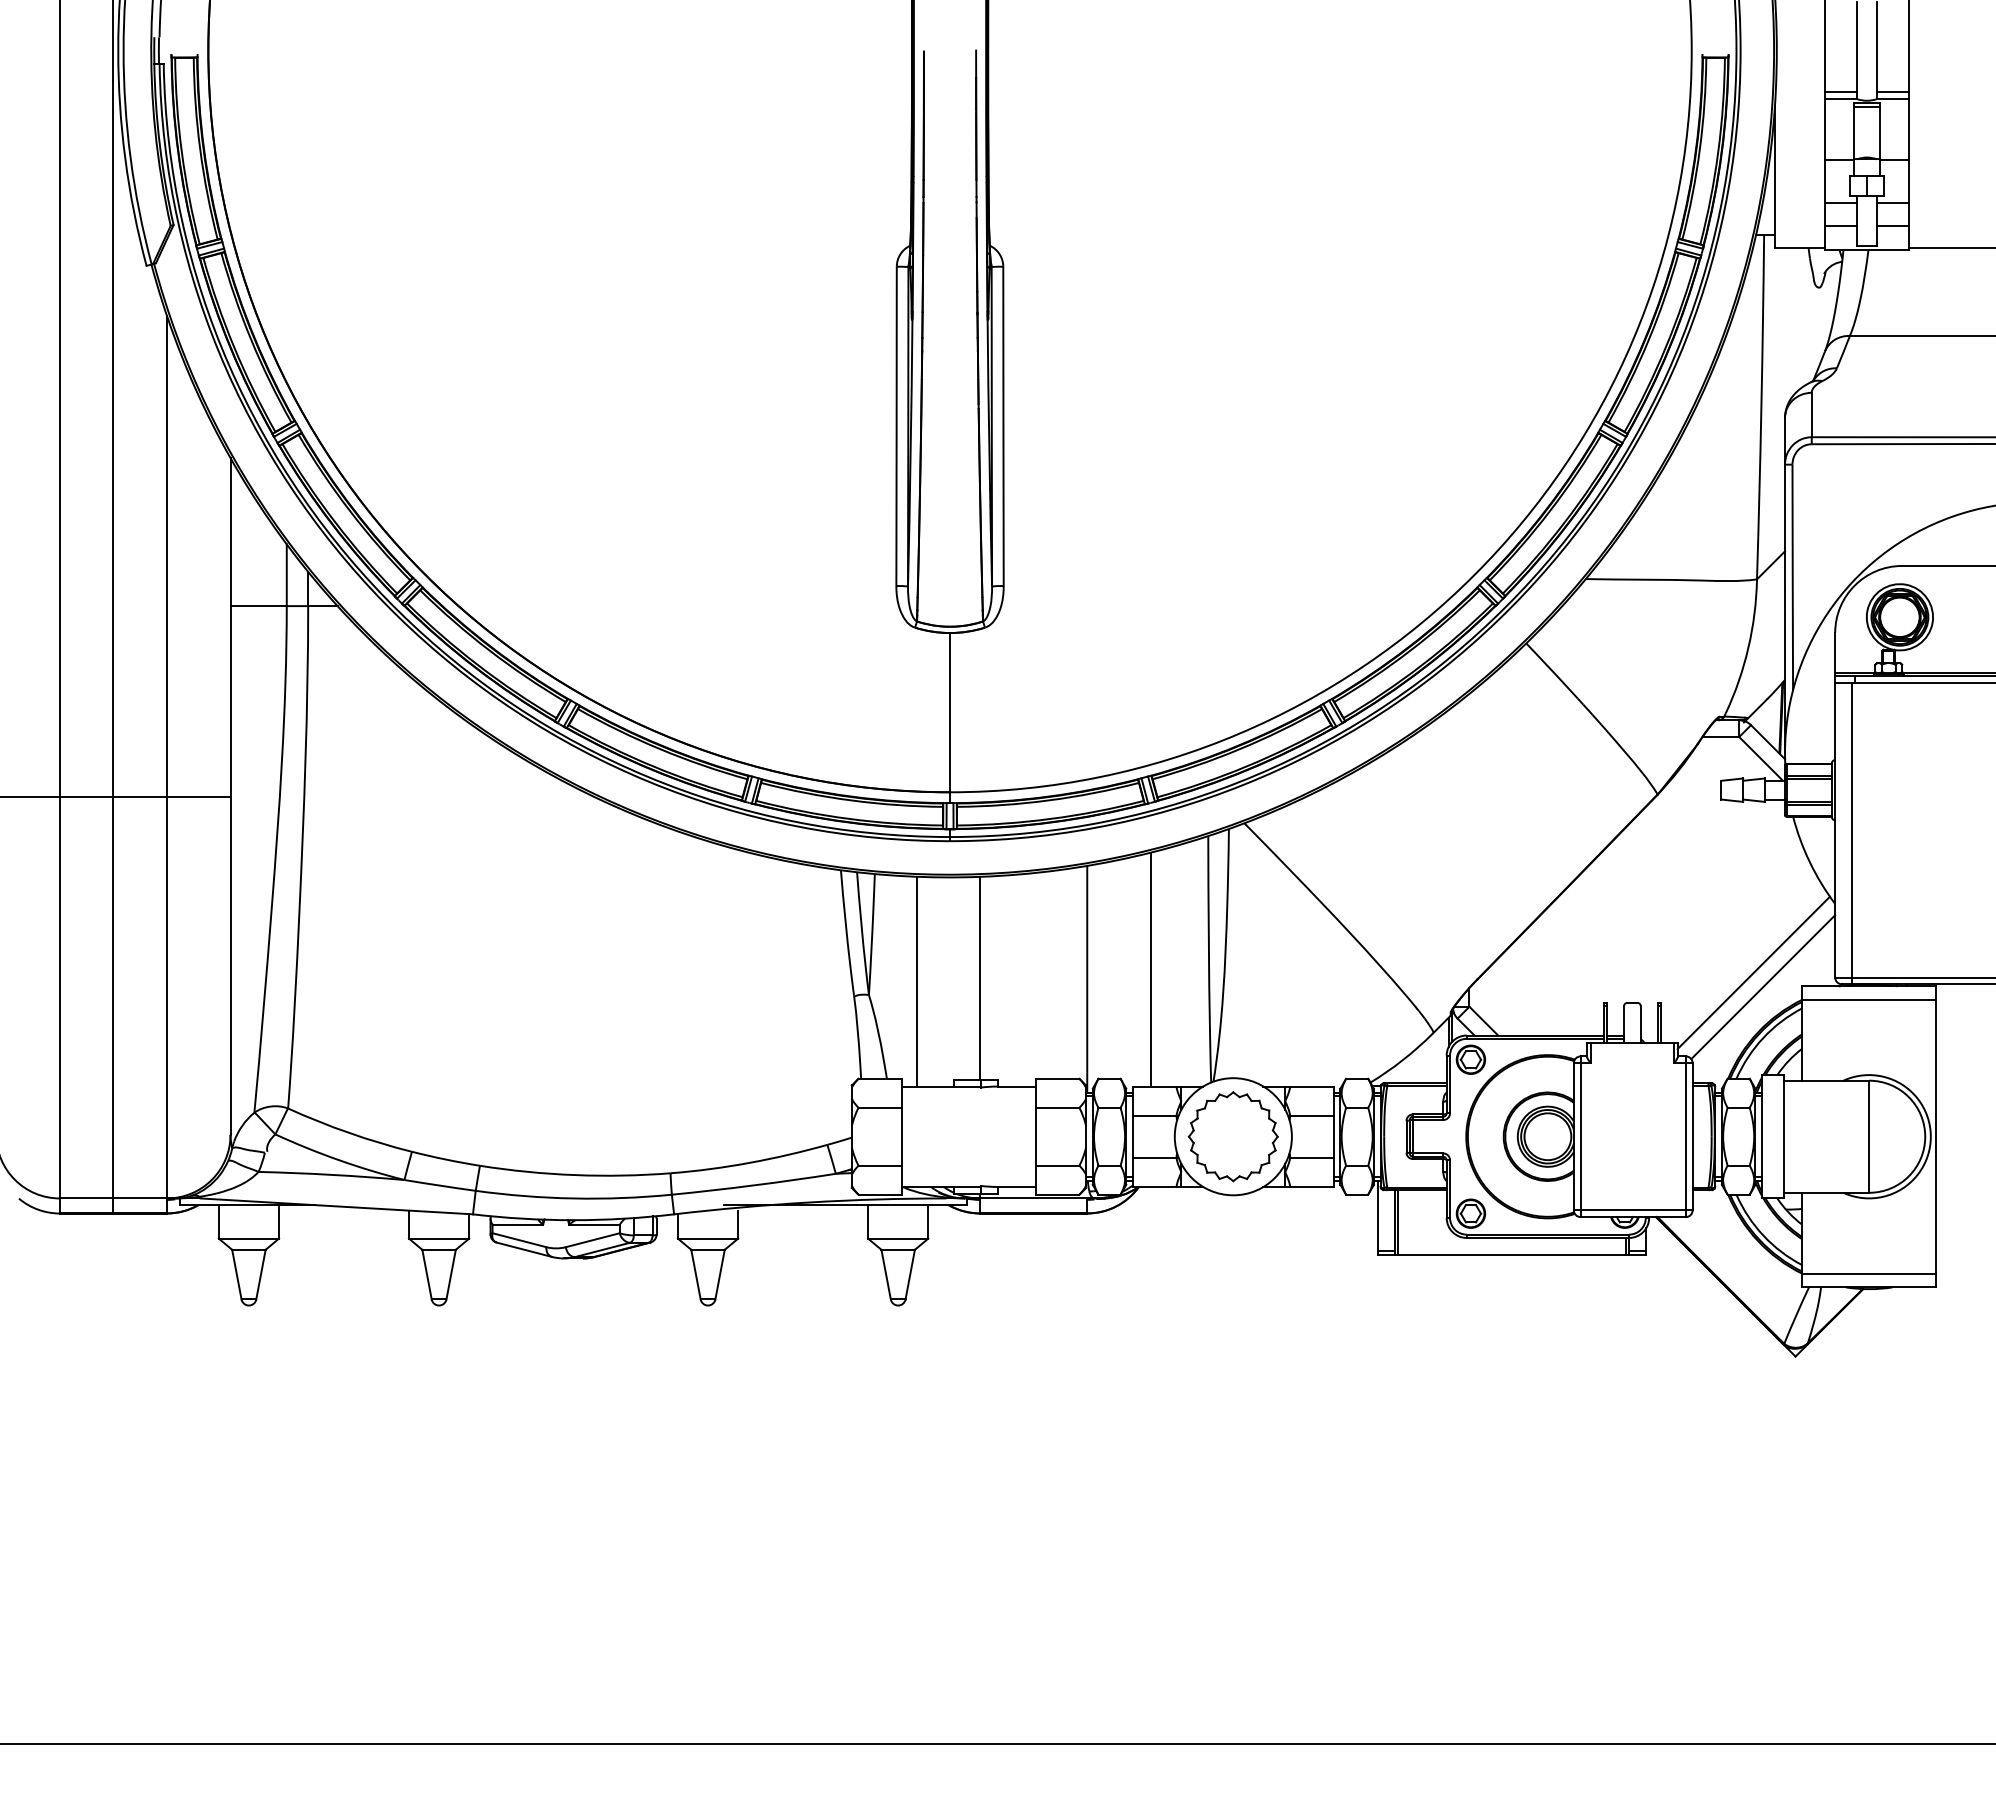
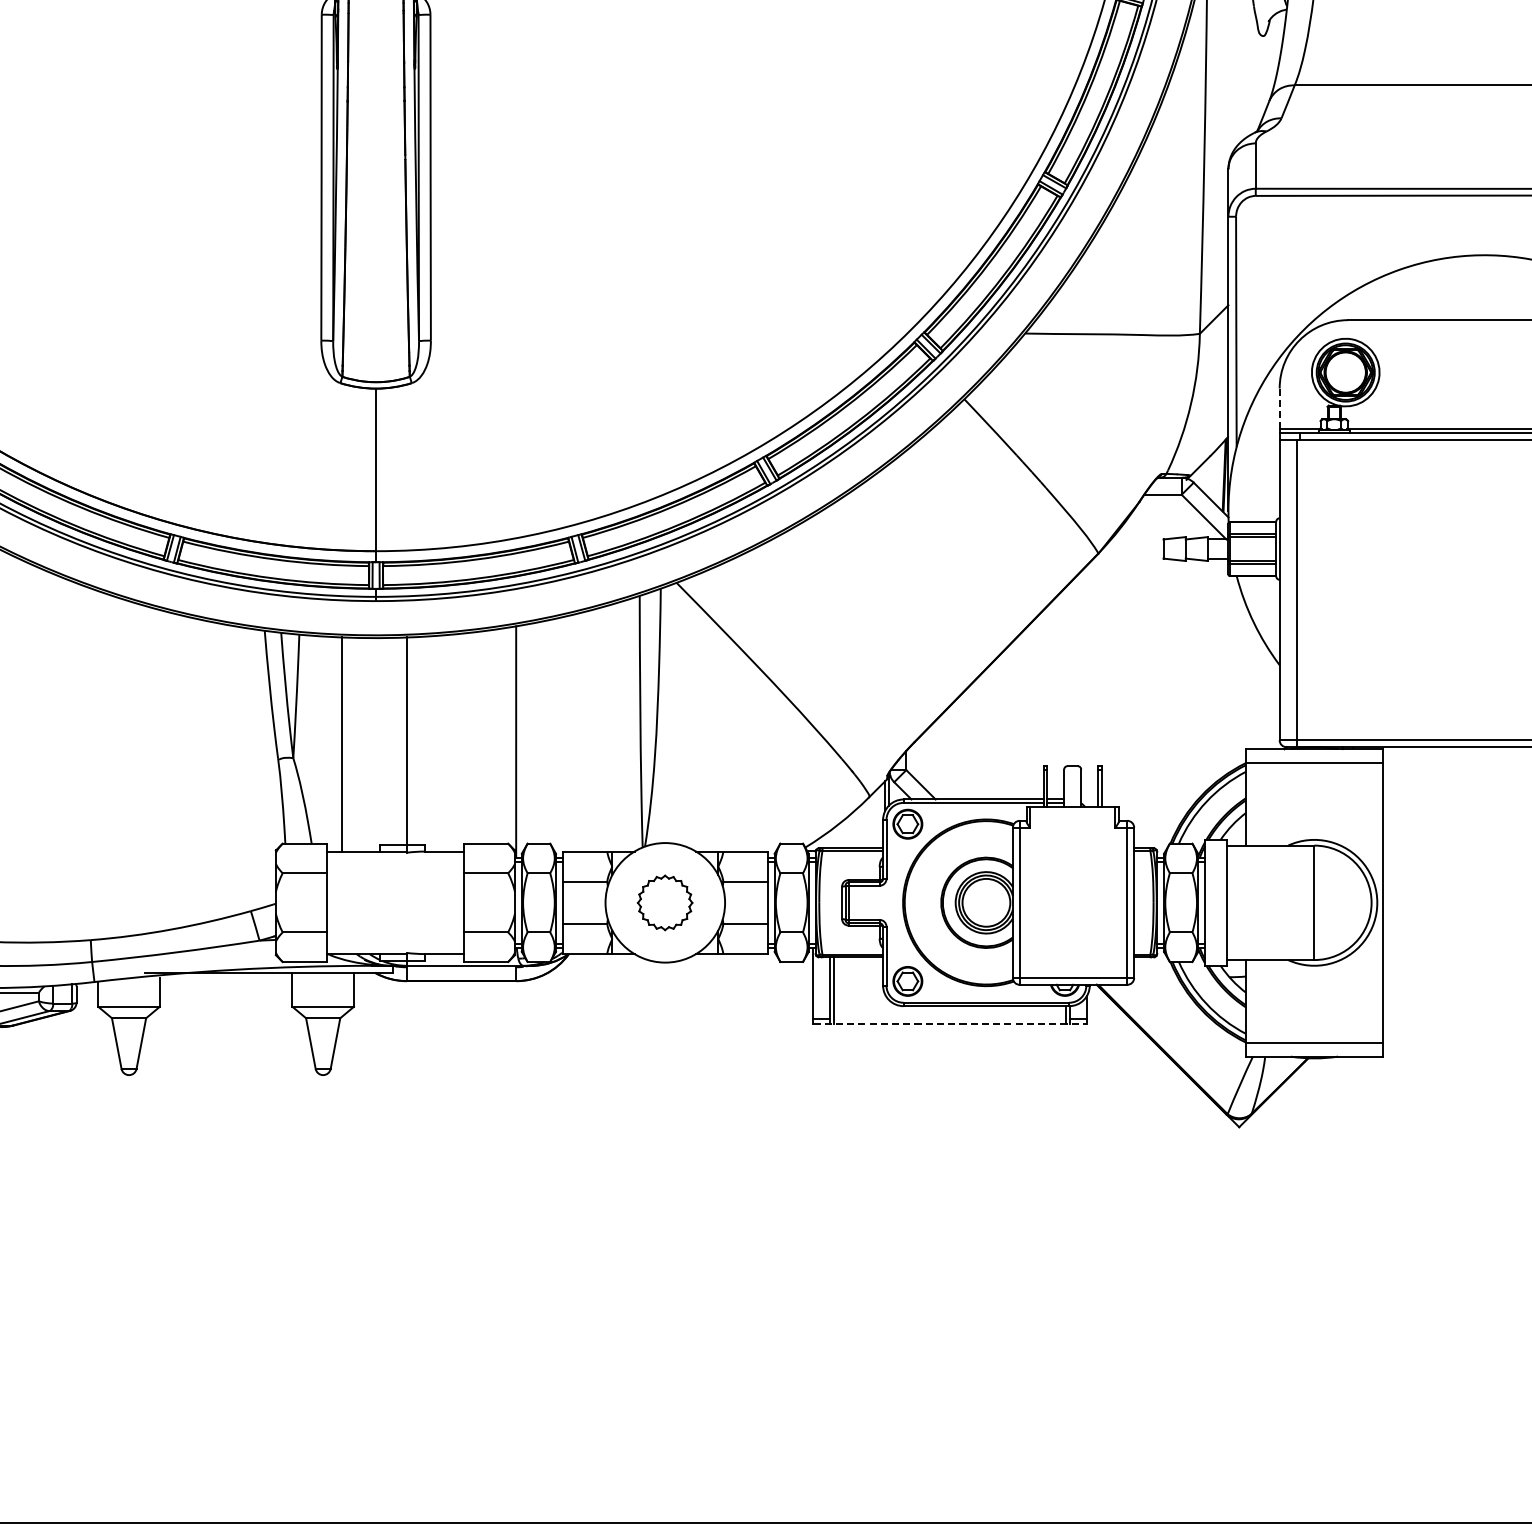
line: (1835, 652) -> (1279, 408), solid -> dashed
line: (1150, 969) -> (580, 732), removed
line: (1753, 972) -> (1196, 735), removed
line: (1763, 987) -> (1206, 750), removed
part: (1232, 1136) -> (664, 902), size x0.6
line: (1512, 1255) -> (950, 1024), solid -> dashed

